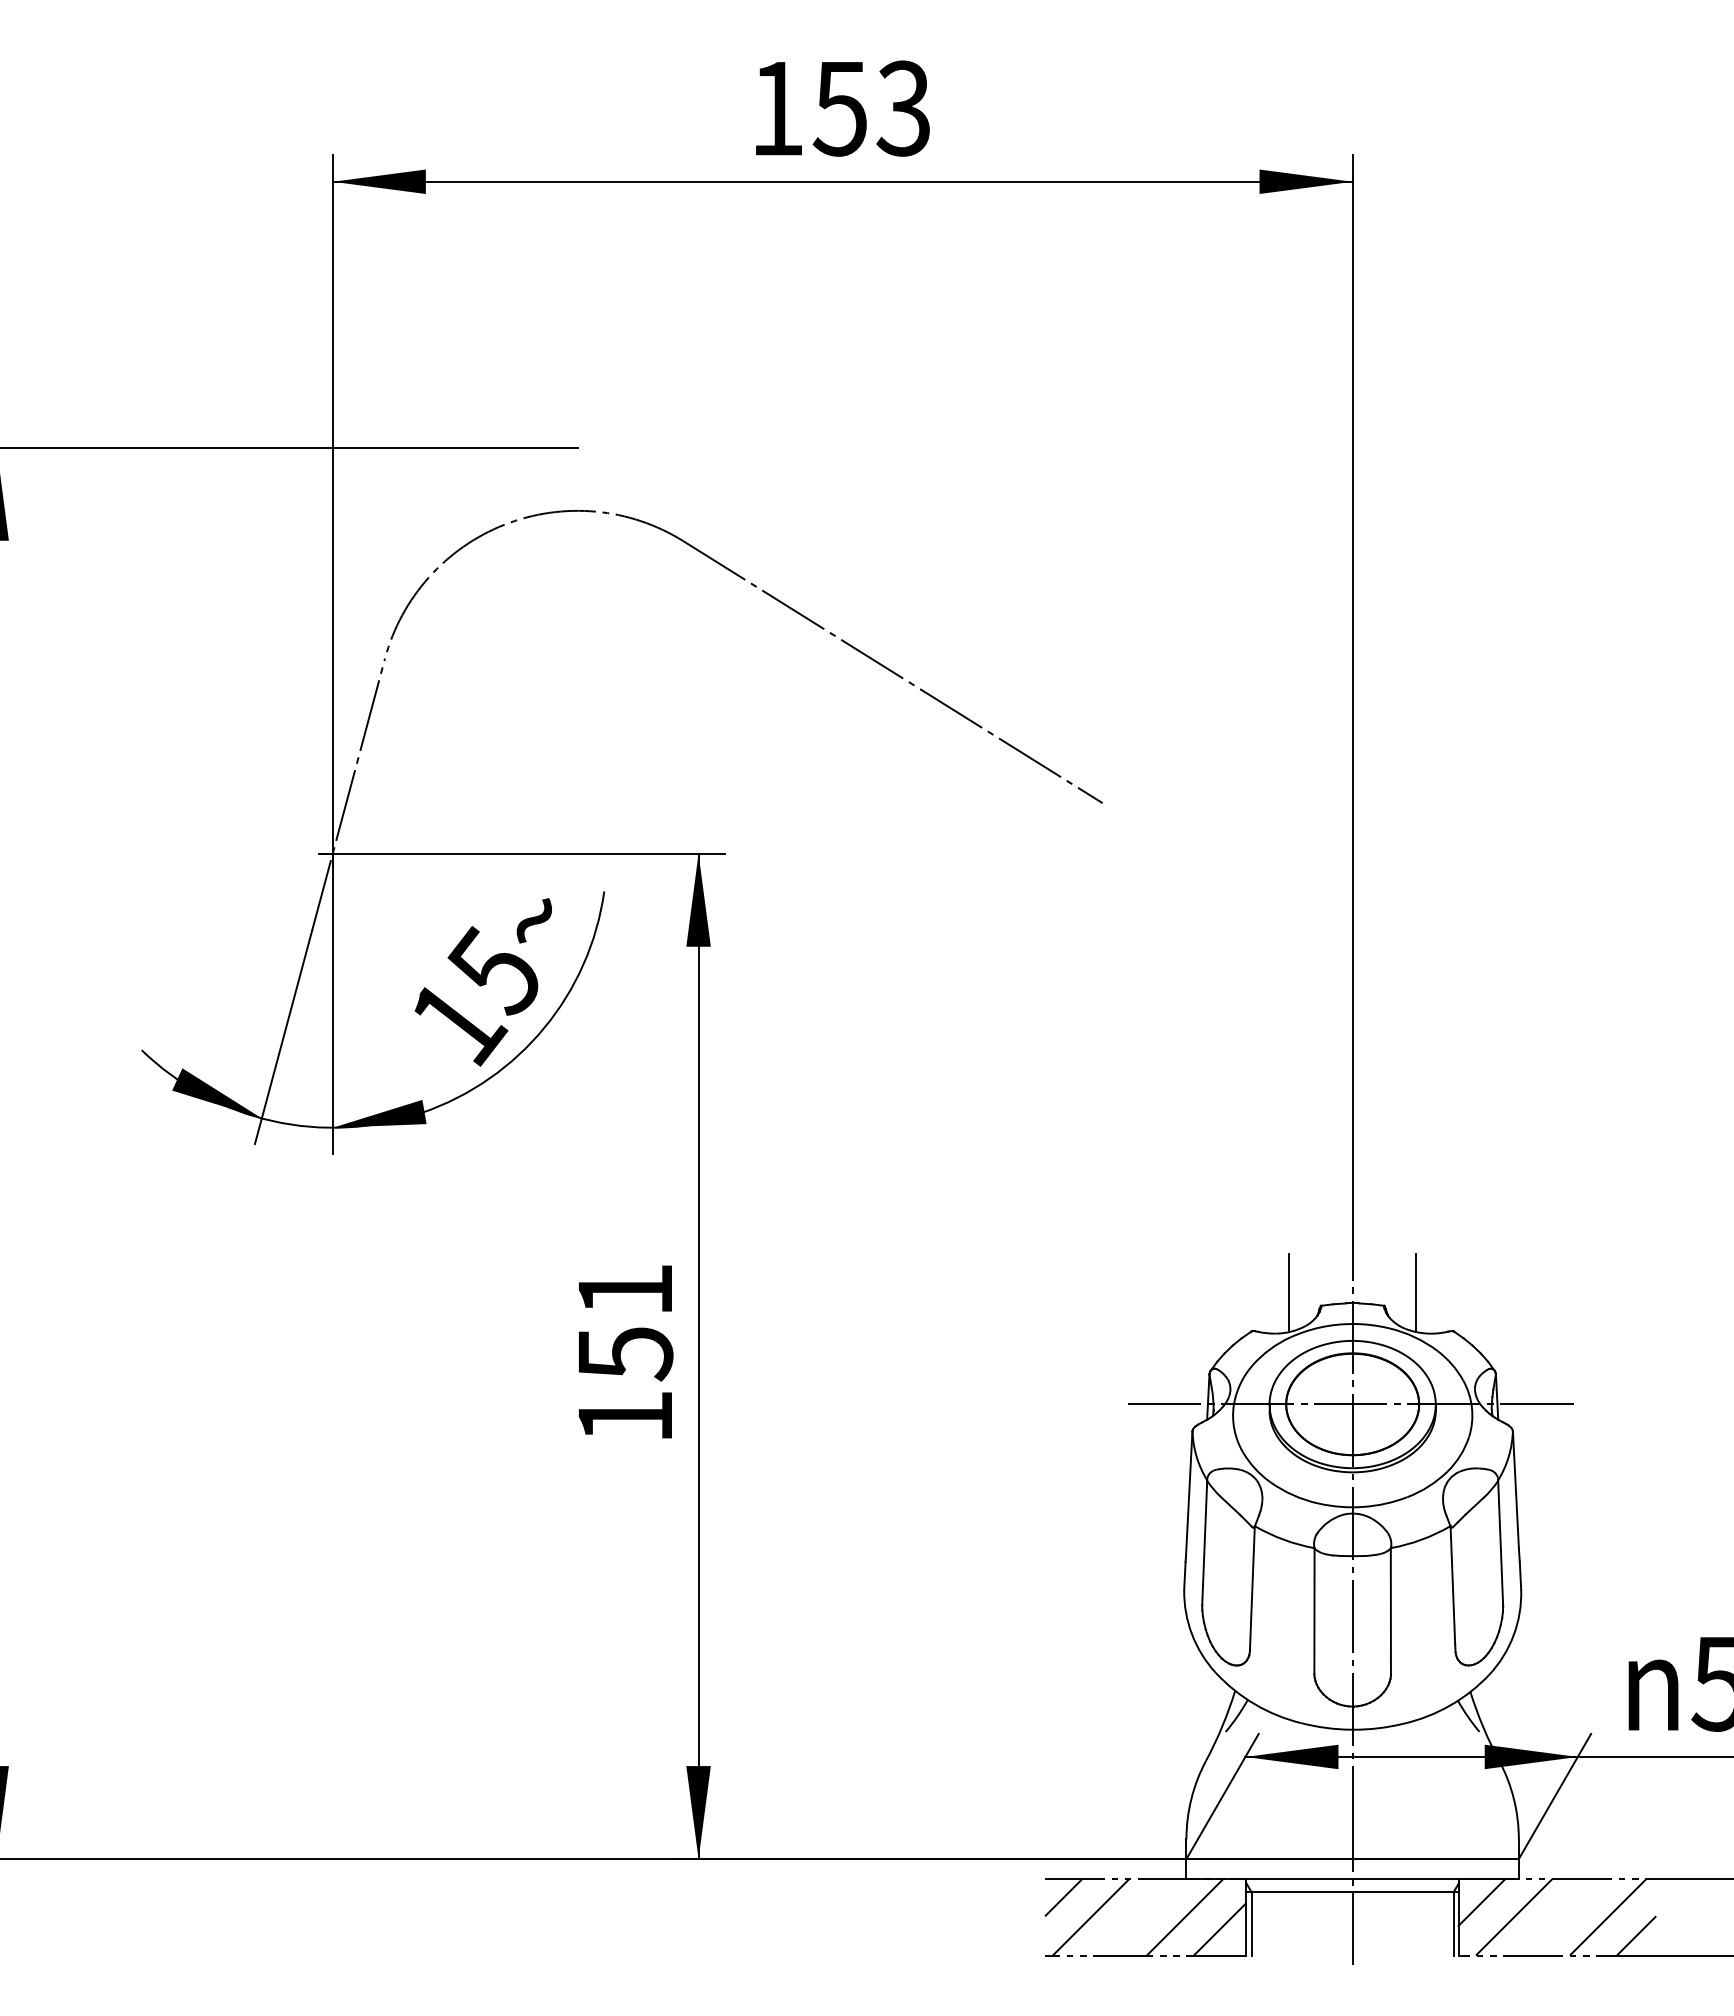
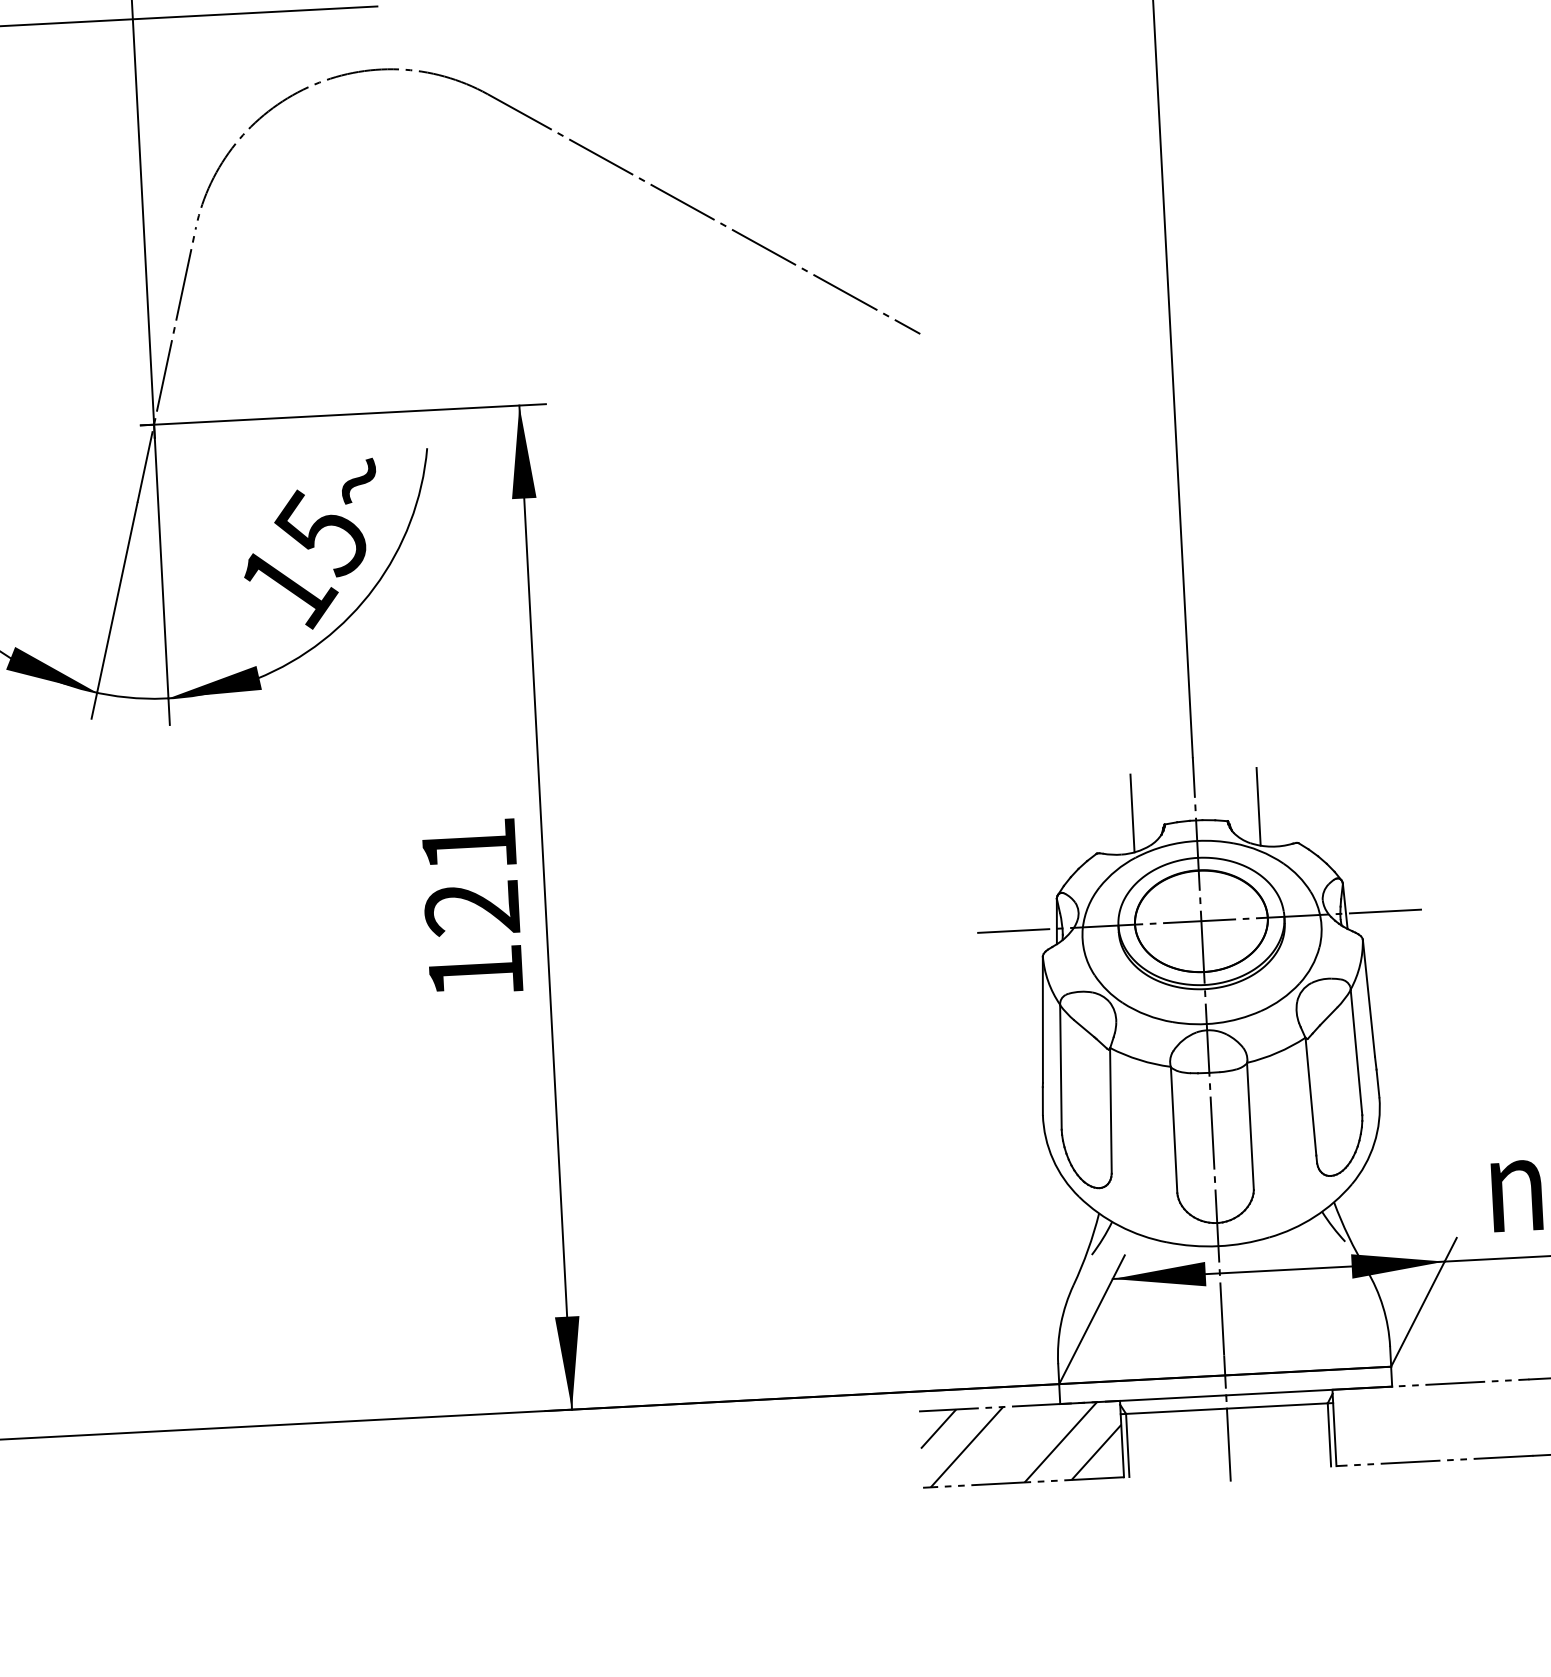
text: (625, 1354) -> (472, 909), 151 -> 121
hatch: (1556, 1917) -> (1431, 1423), removed

